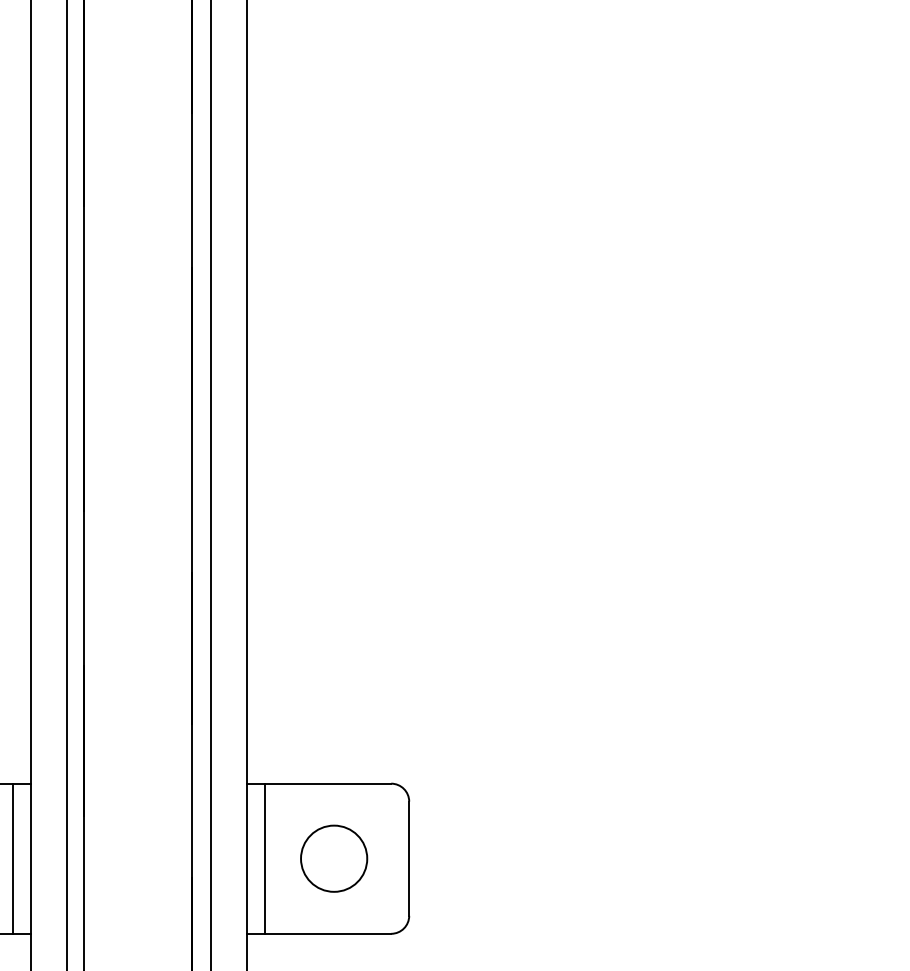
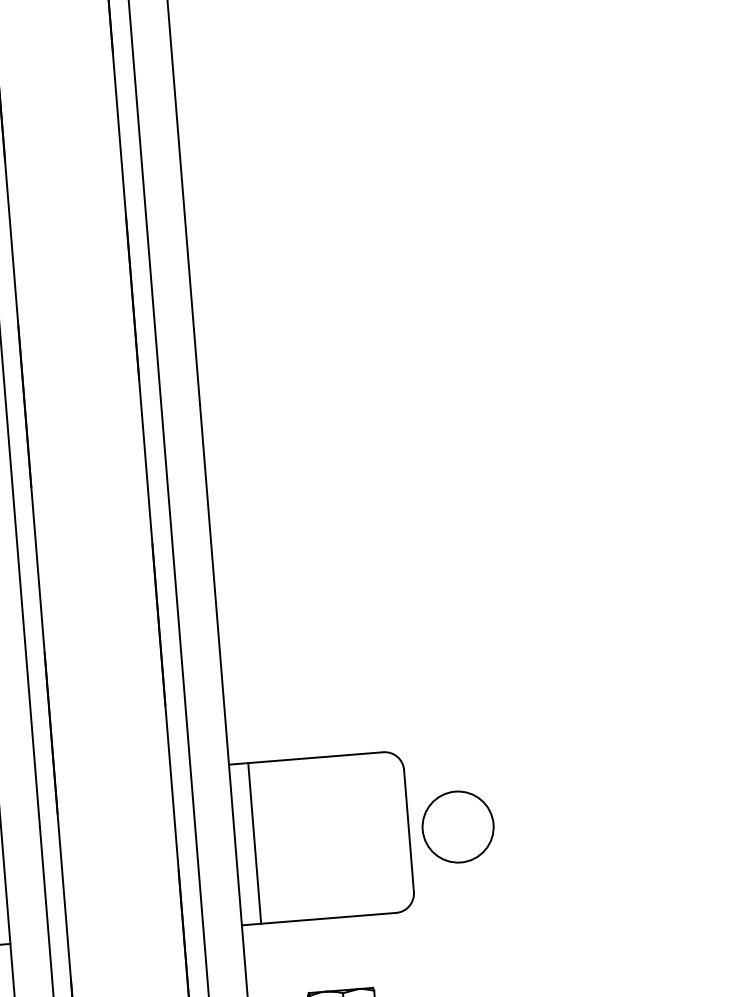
circle: (334, 858) -> (458, 826), moved

